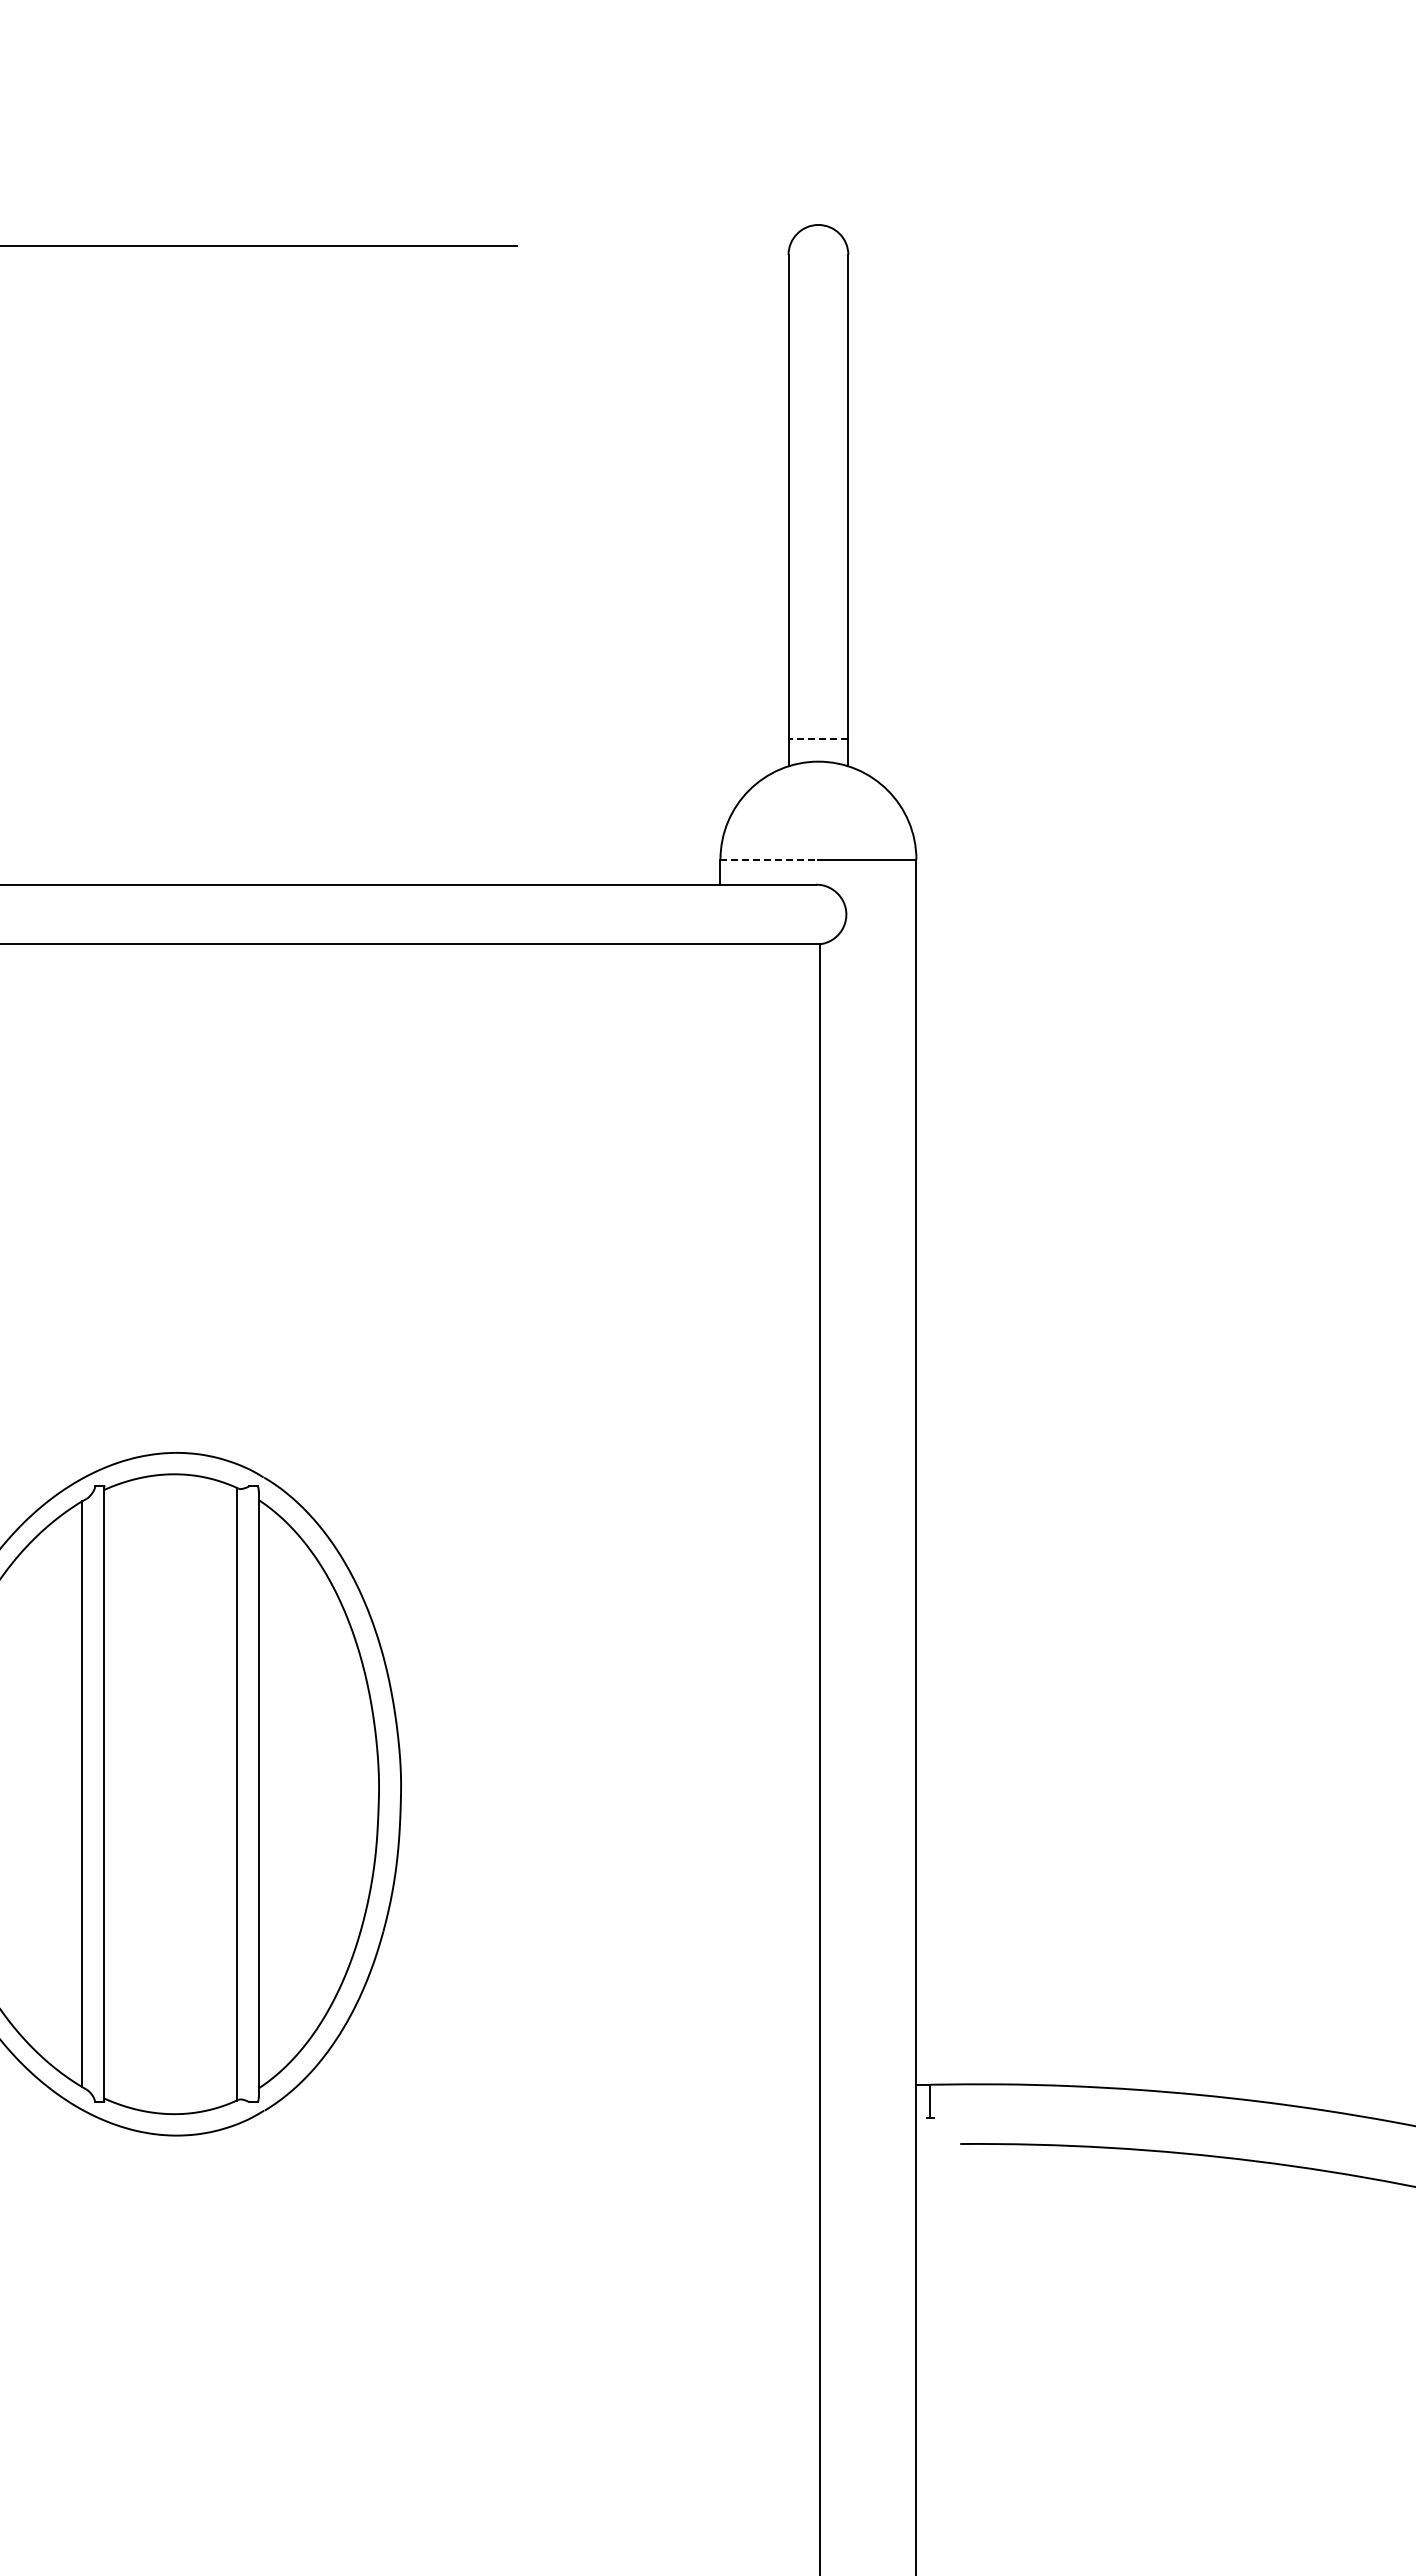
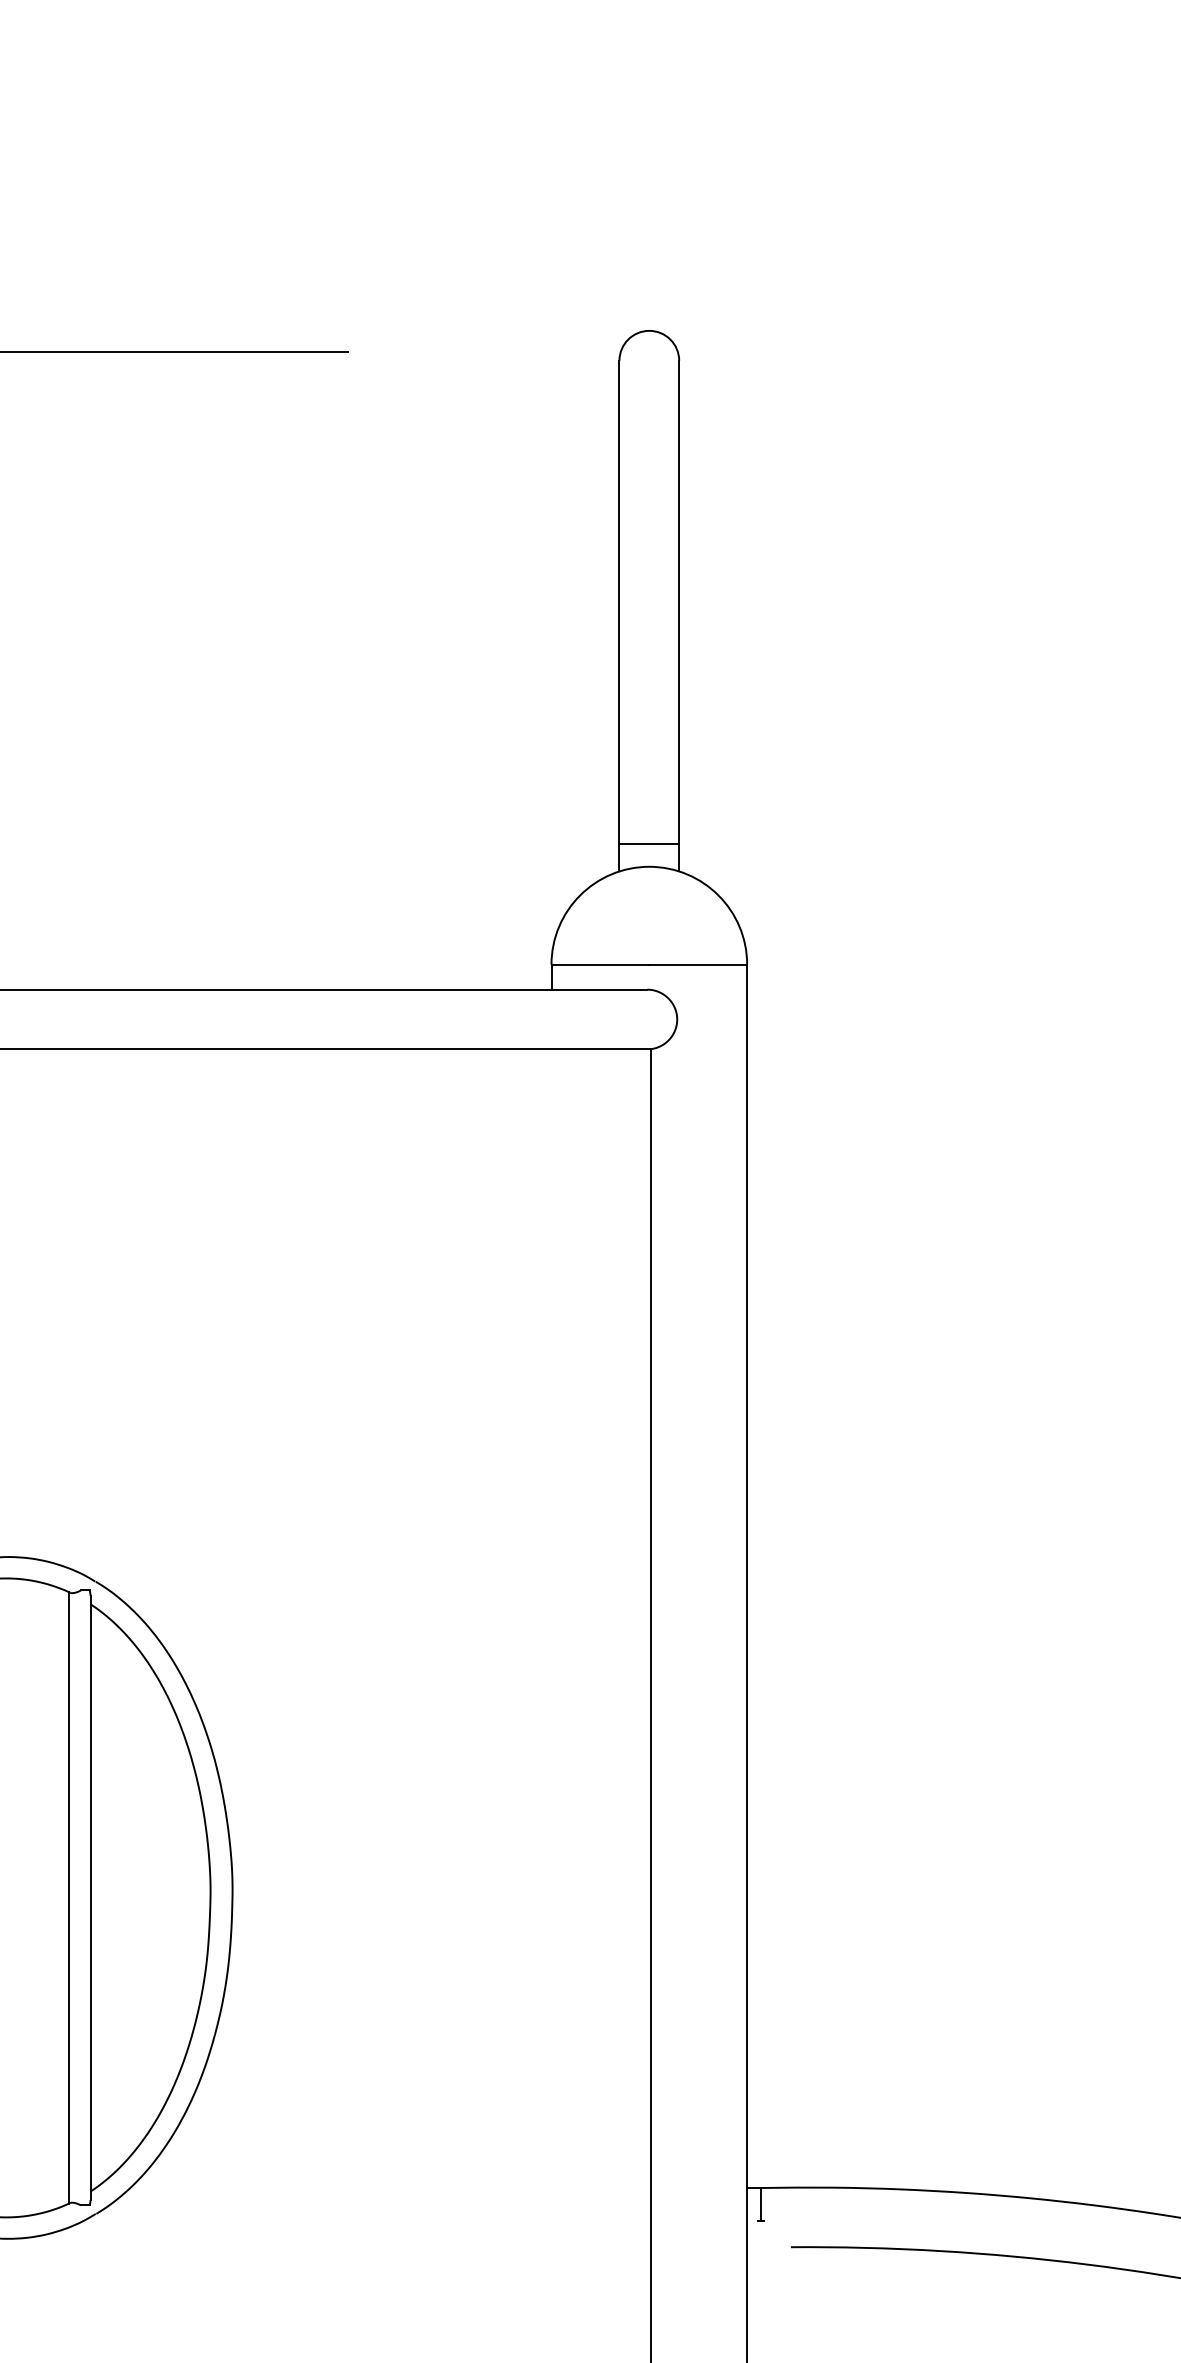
line: (818, 738) -> (649, 843), dashed -> solid
line: (769, 859) -> (600, 964), dashed -> solid

